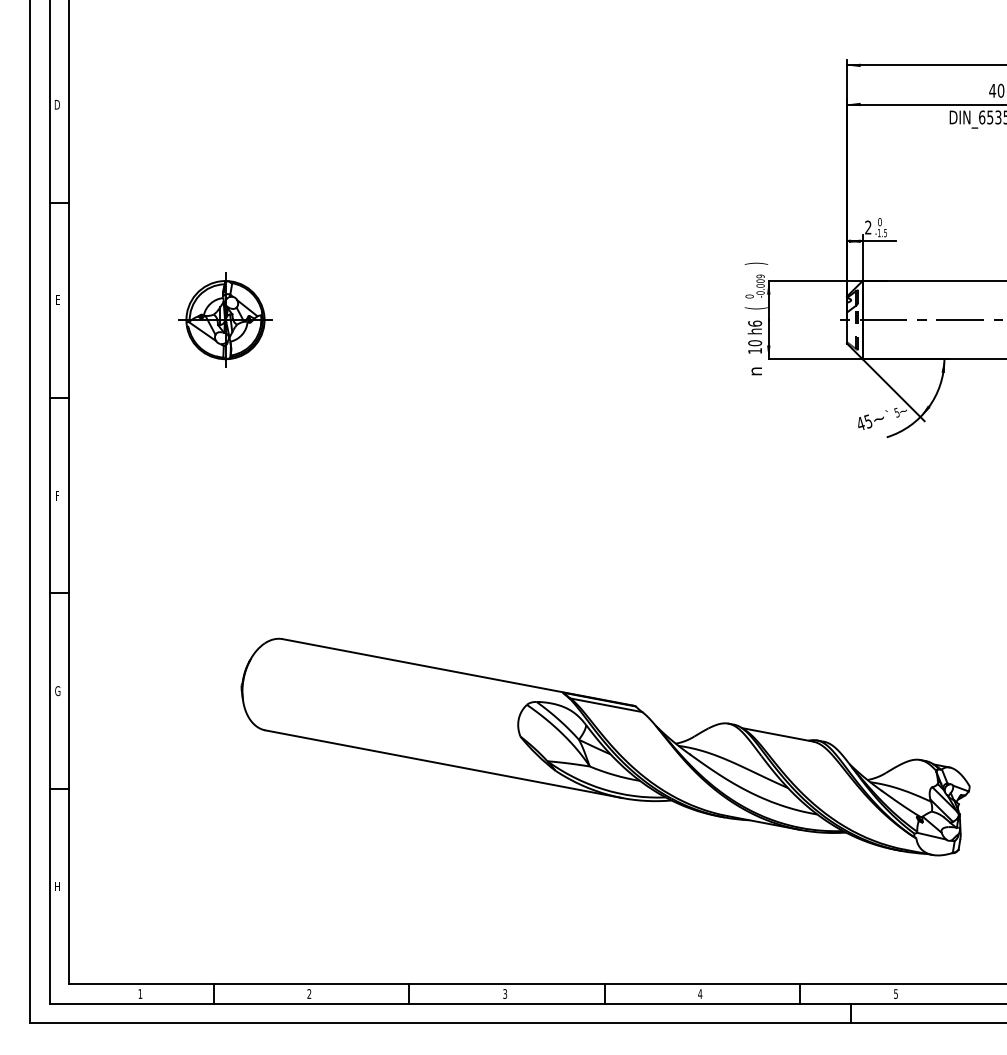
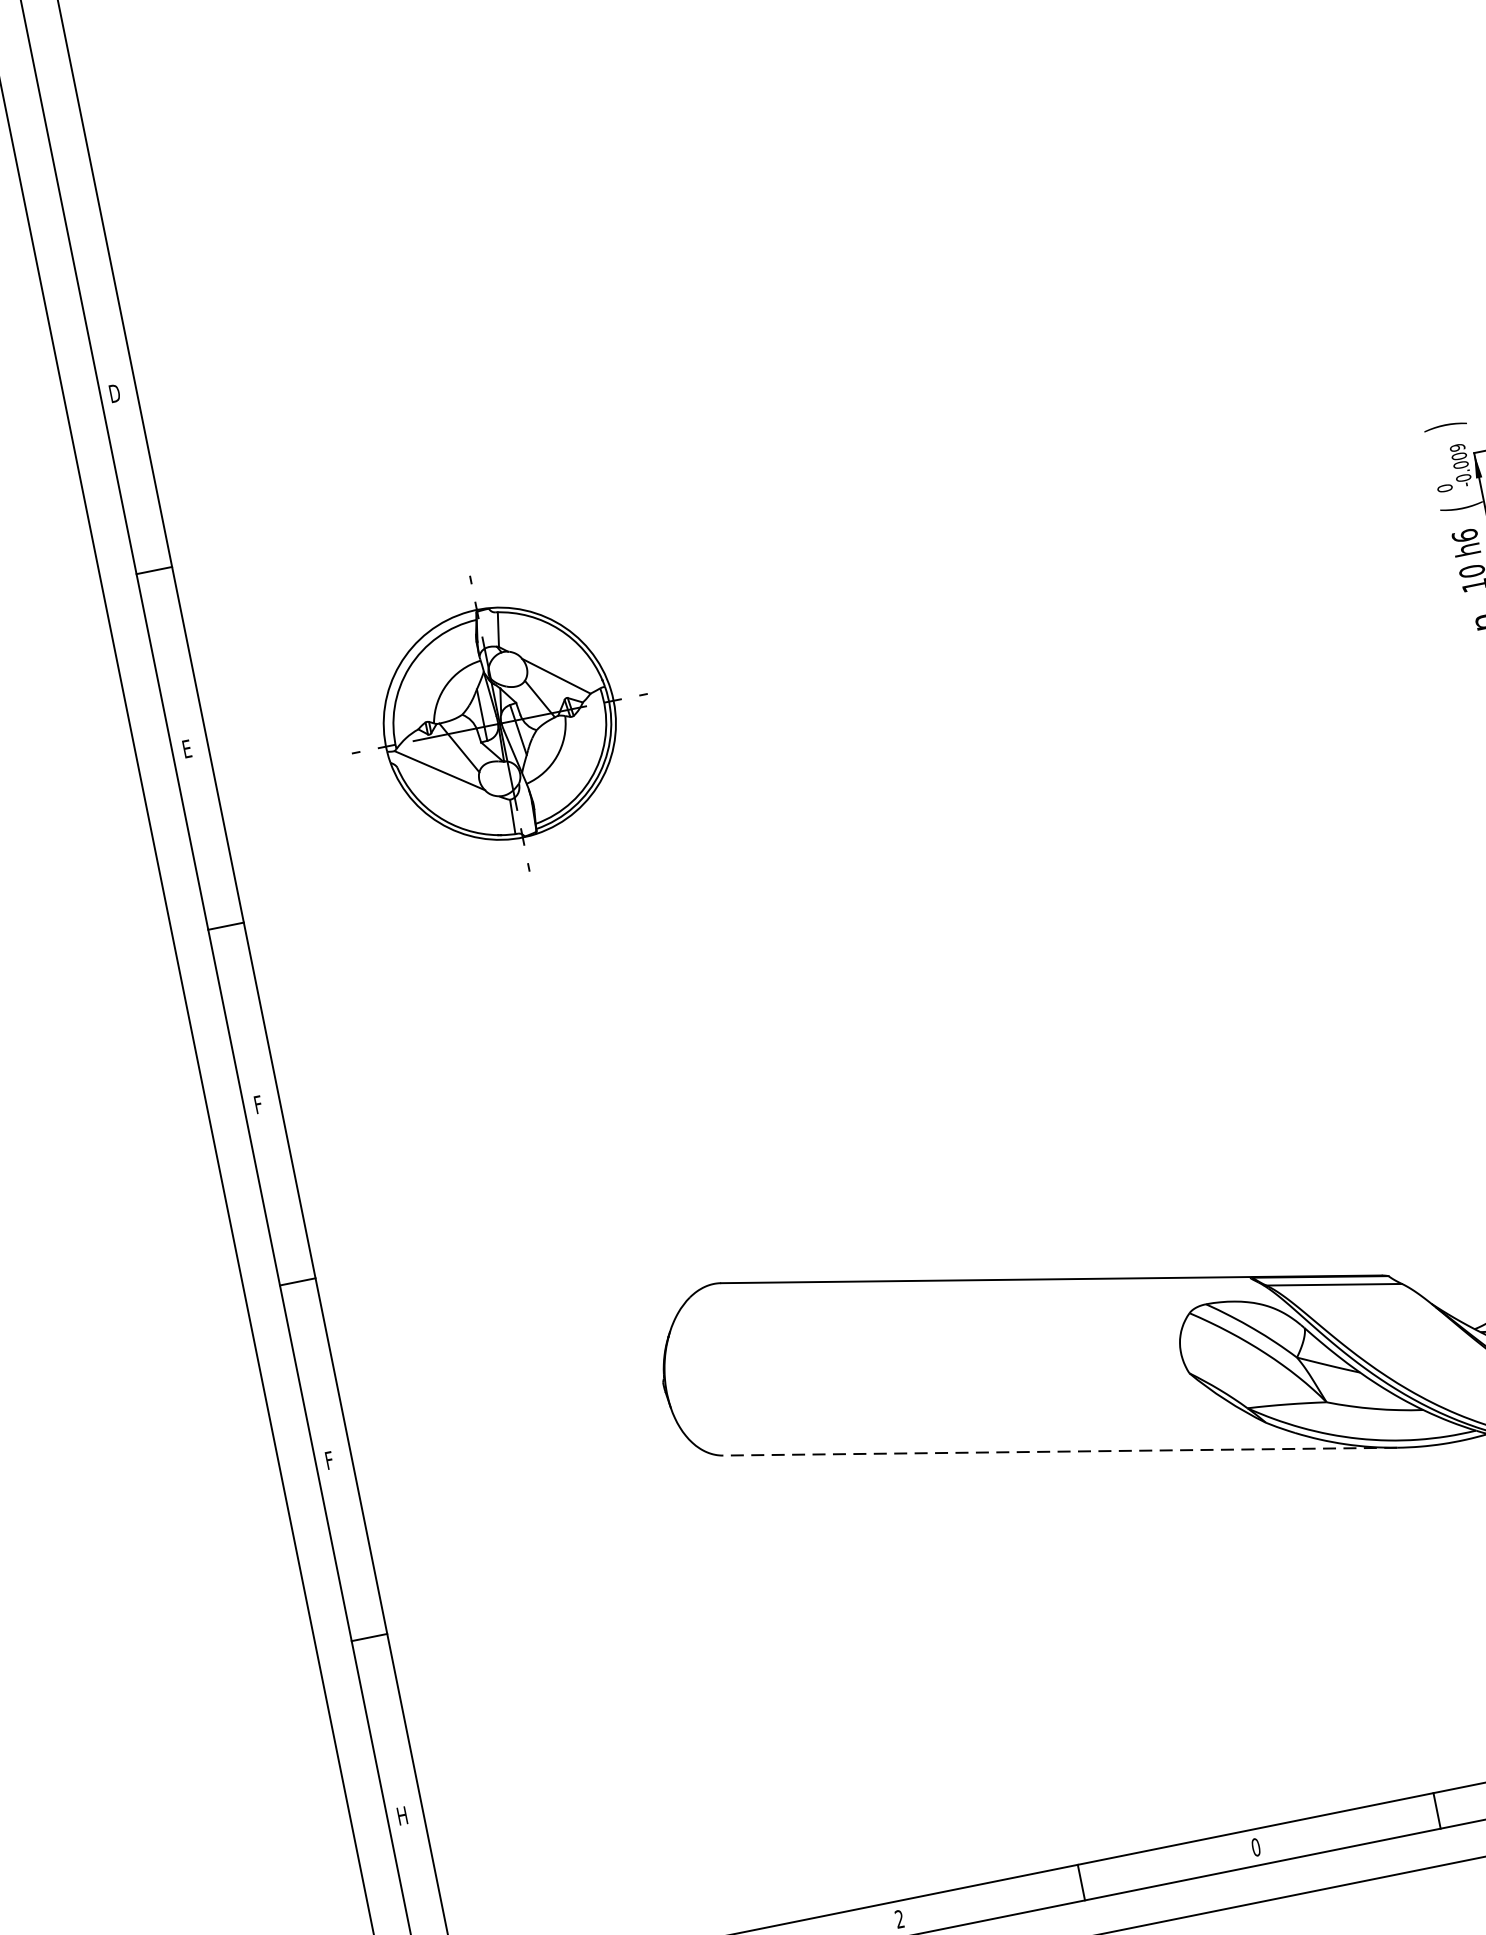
part: (225, 319) -> (499, 722), size x1.6
text: (57, 691) -> (330, 1461), G -> F
line: (443, 764) -> (1059, 1452), solid -> dashed
text: (505, 993) -> (1256, 1846), 3 -> 0

